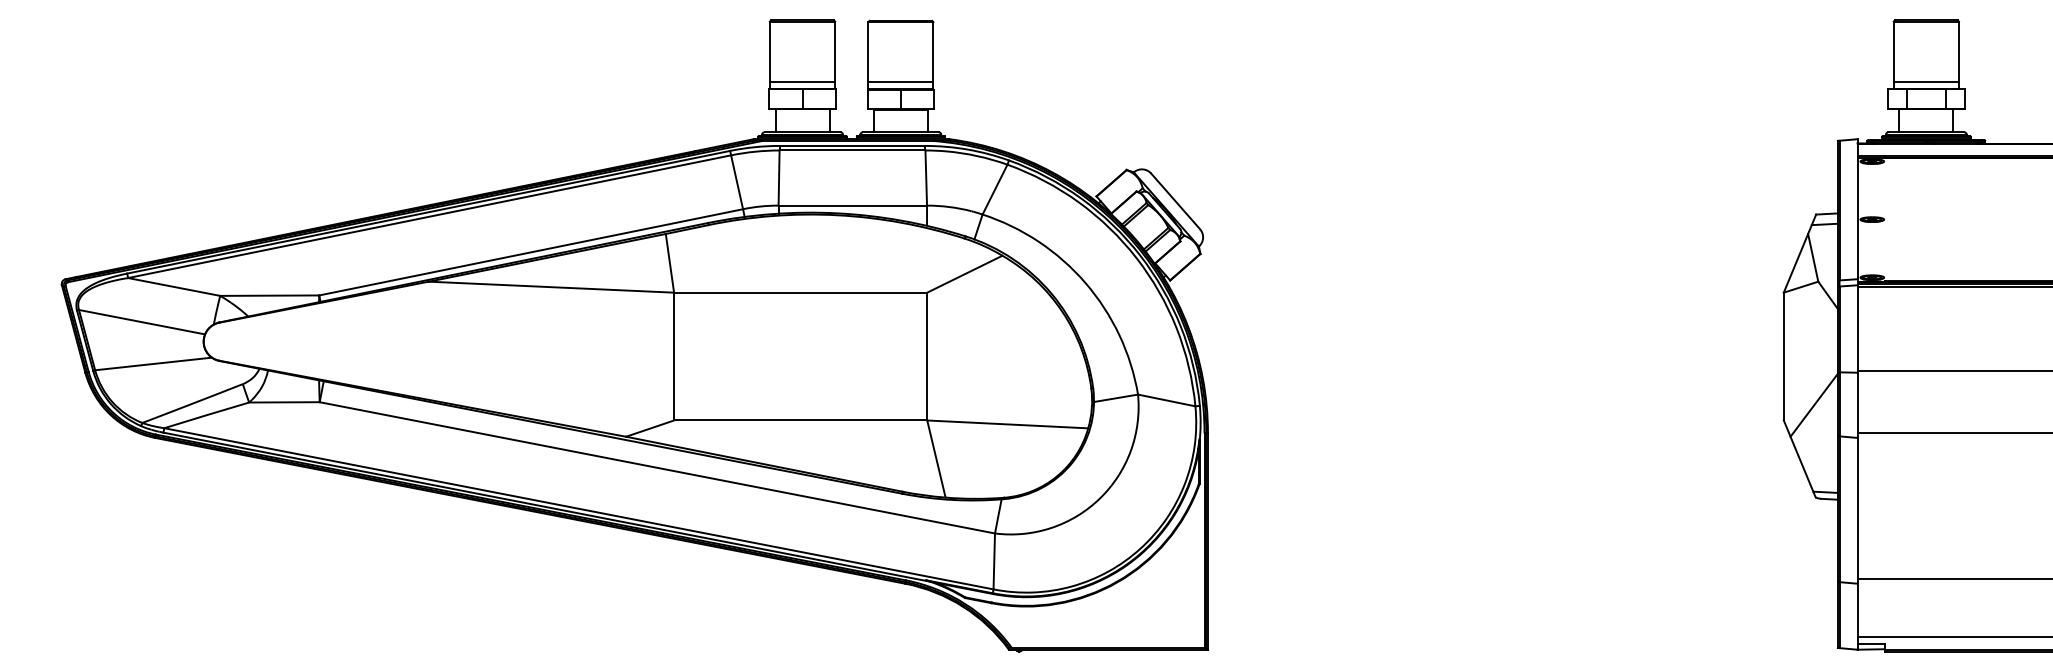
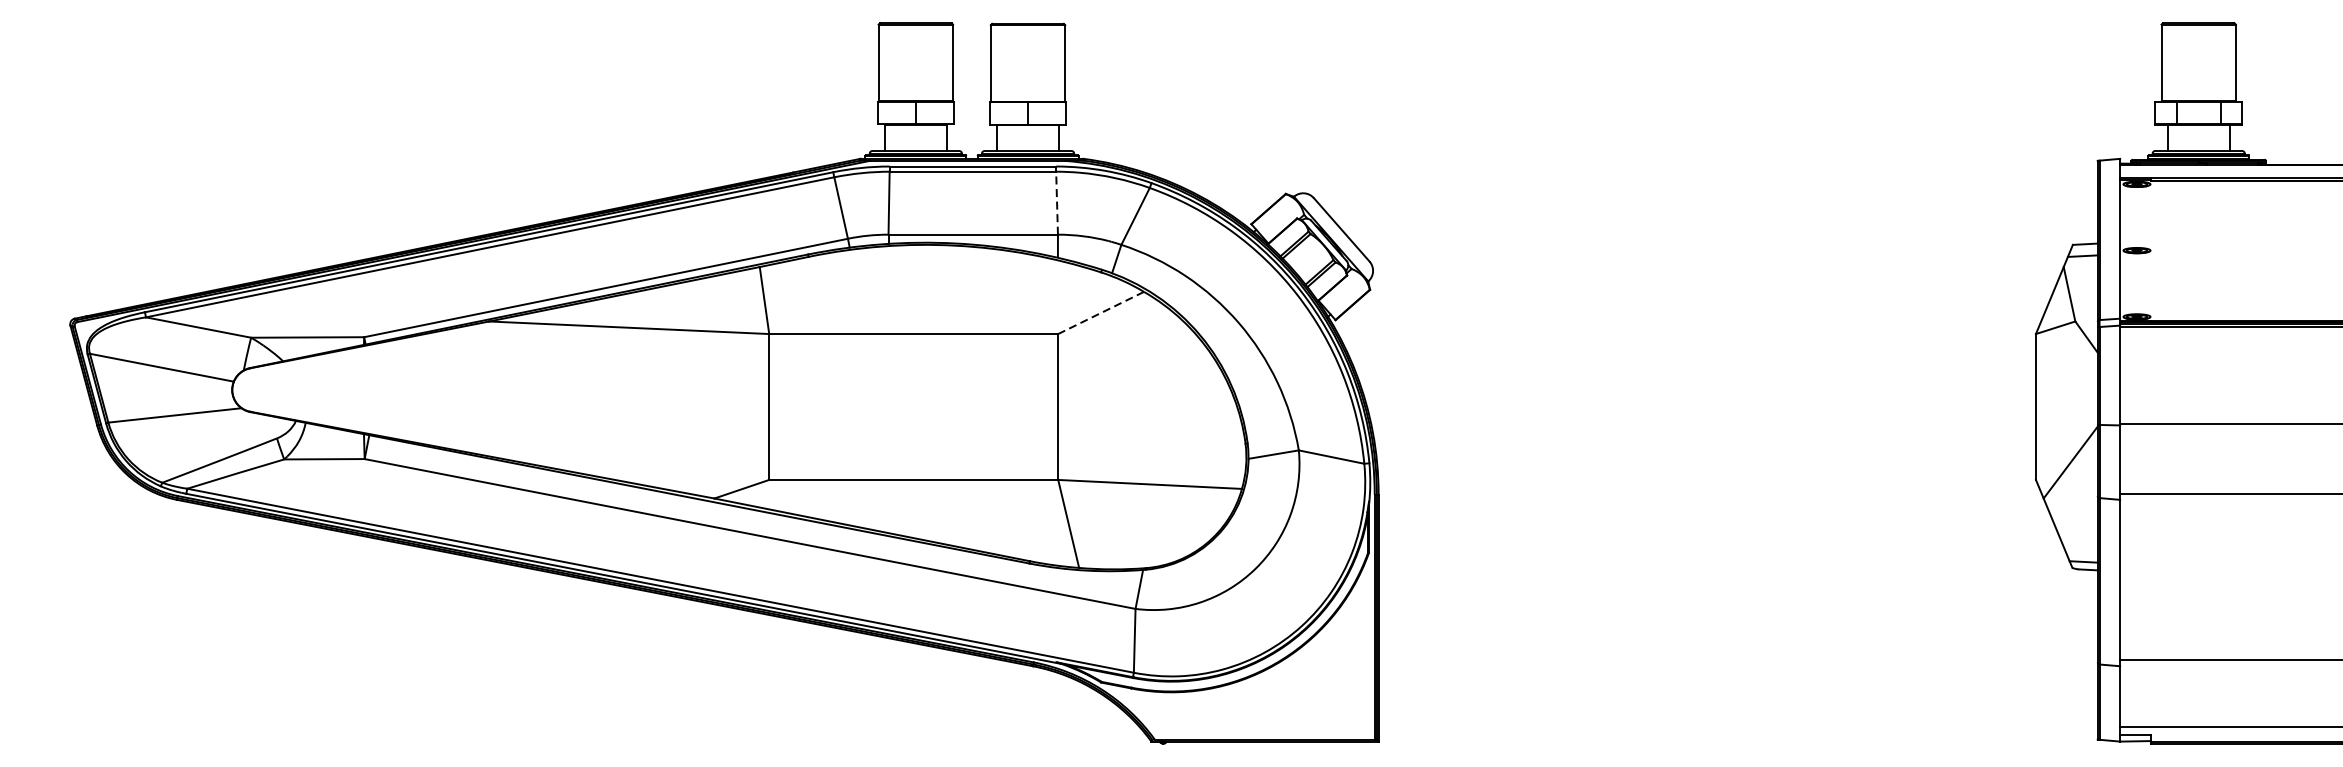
line: (802, 81) -> (915, 92), removed
line: (1925, 81) -> (2197, 92), removed
line: (900, 82) -> (1027, 94), removed
line: (926, 178) -> (1057, 203), solid -> dashed
line: (964, 274) -> (1100, 313), solid -> dashed

